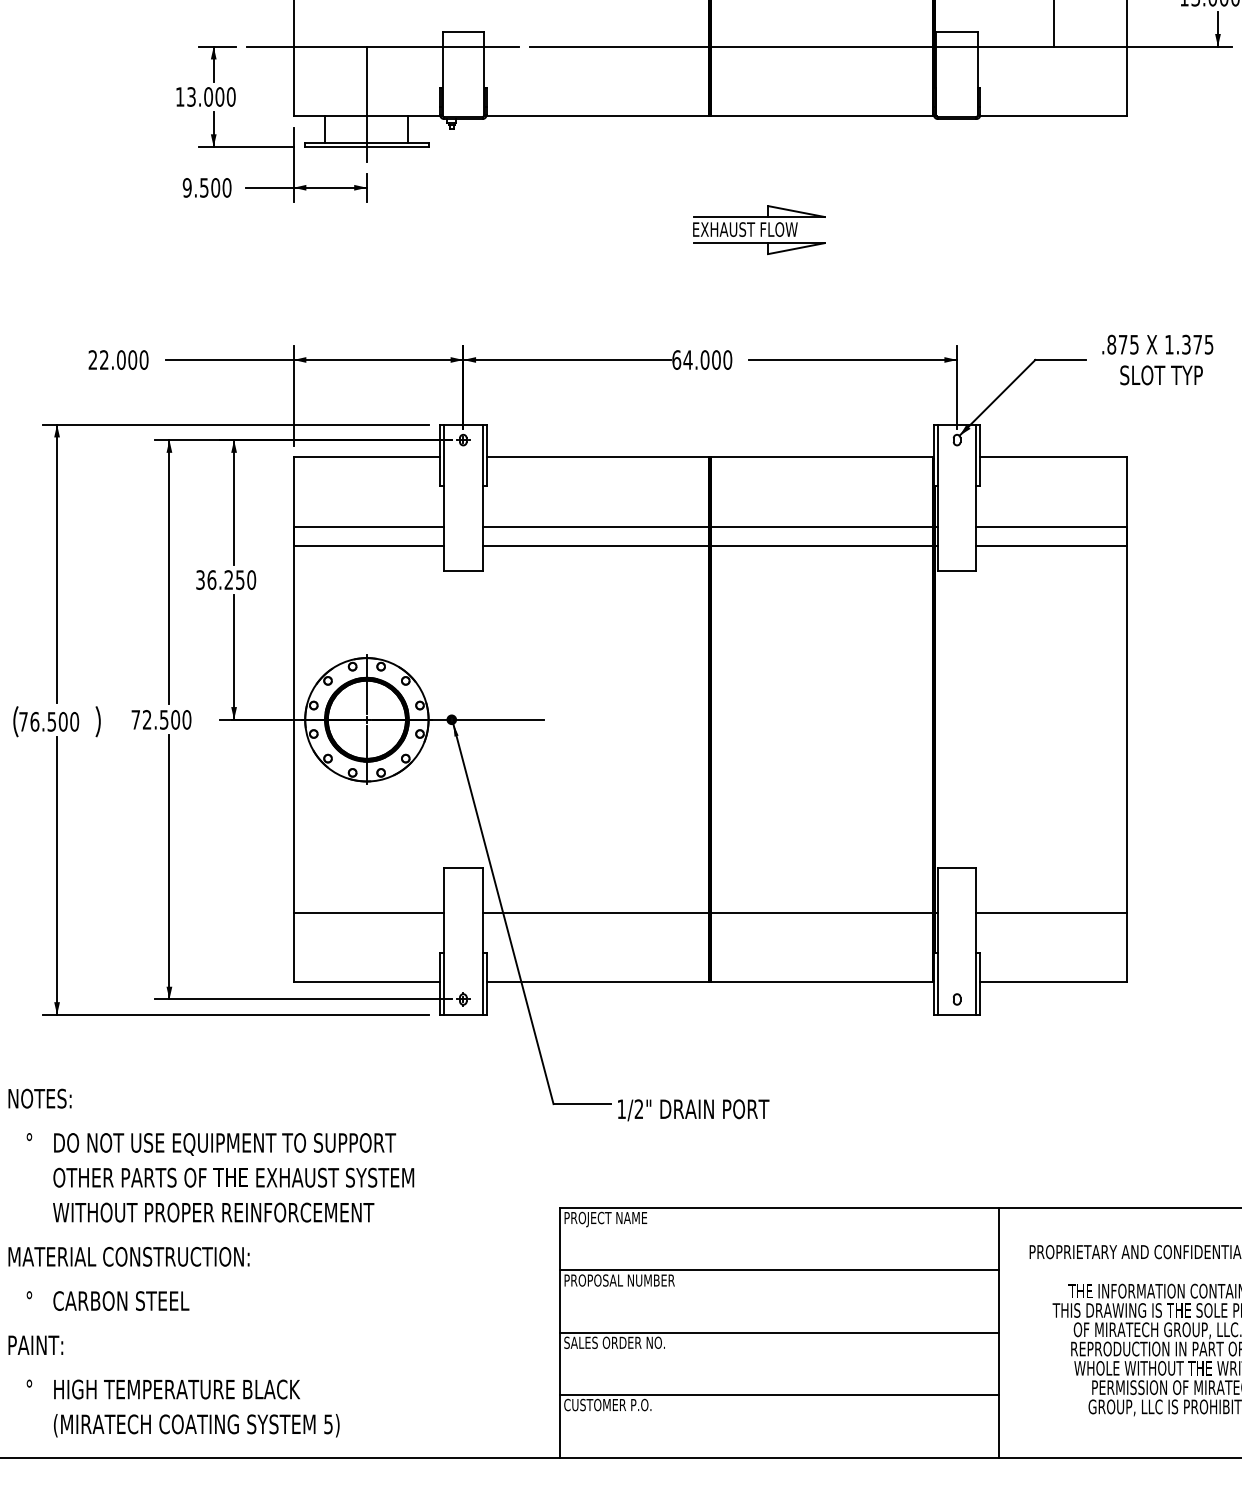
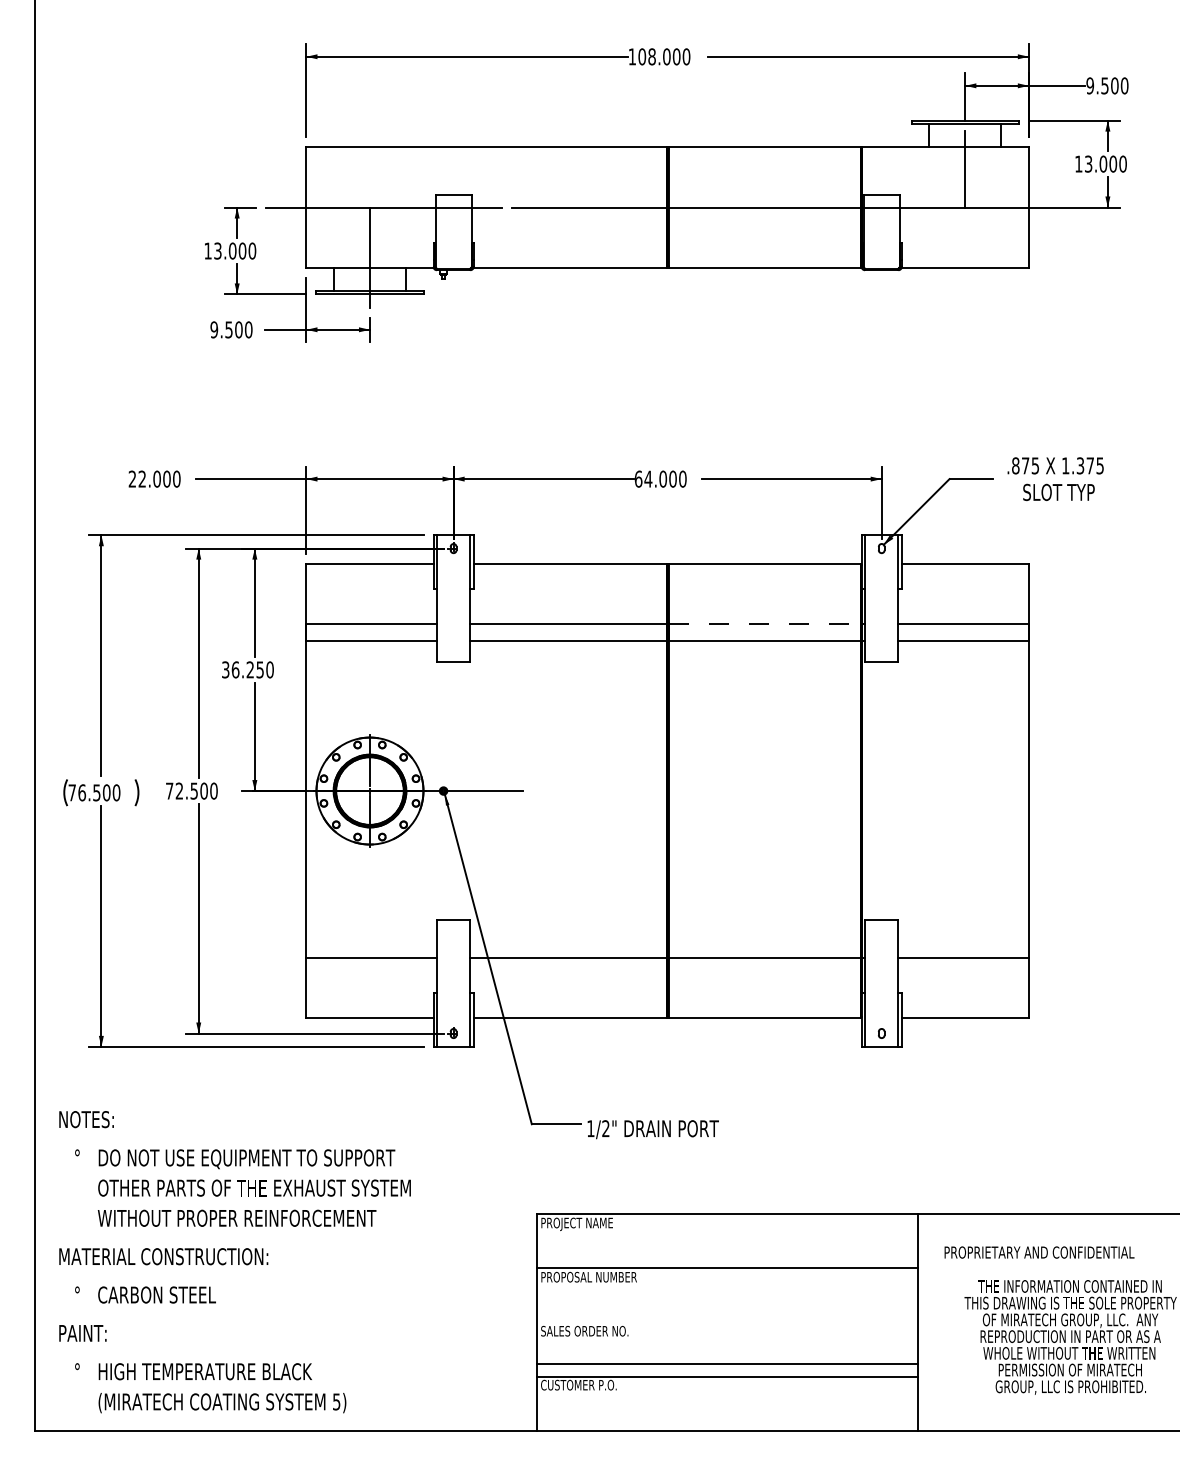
part: (758, 230) -> (709, 366), removed
line: (823, 526) -> (765, 623), solid -> dashed
line: (779, 1332) -> (727, 1364), moved

